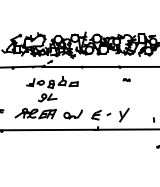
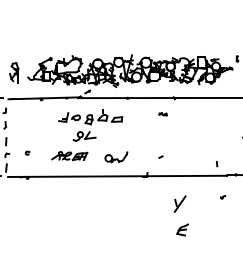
part: (126, 80) -> (162, 114), moved
part: (35, 113) -> (69, 155), size x0.7
part: (96, 114) -> (182, 229), moved
part: (123, 114) -> (179, 203), moved

